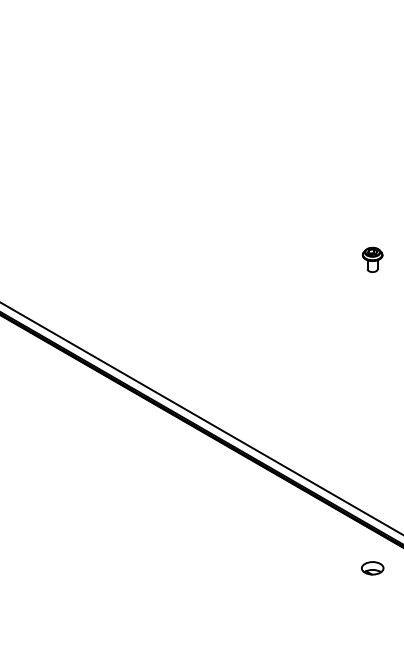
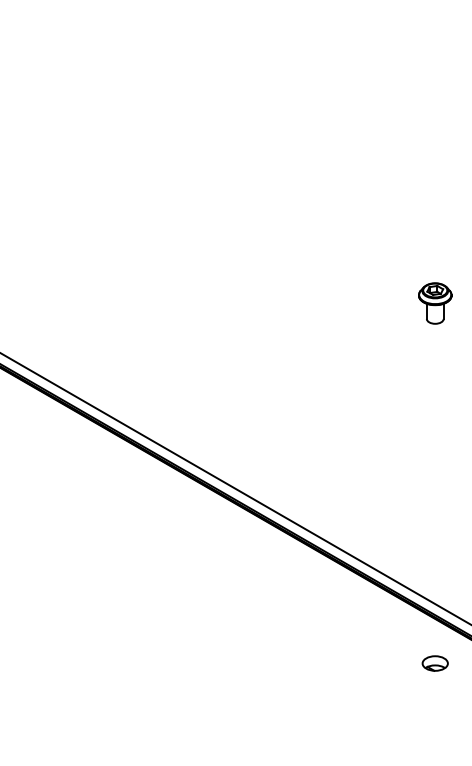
part: (372, 259) -> (435, 303), size x1.43

